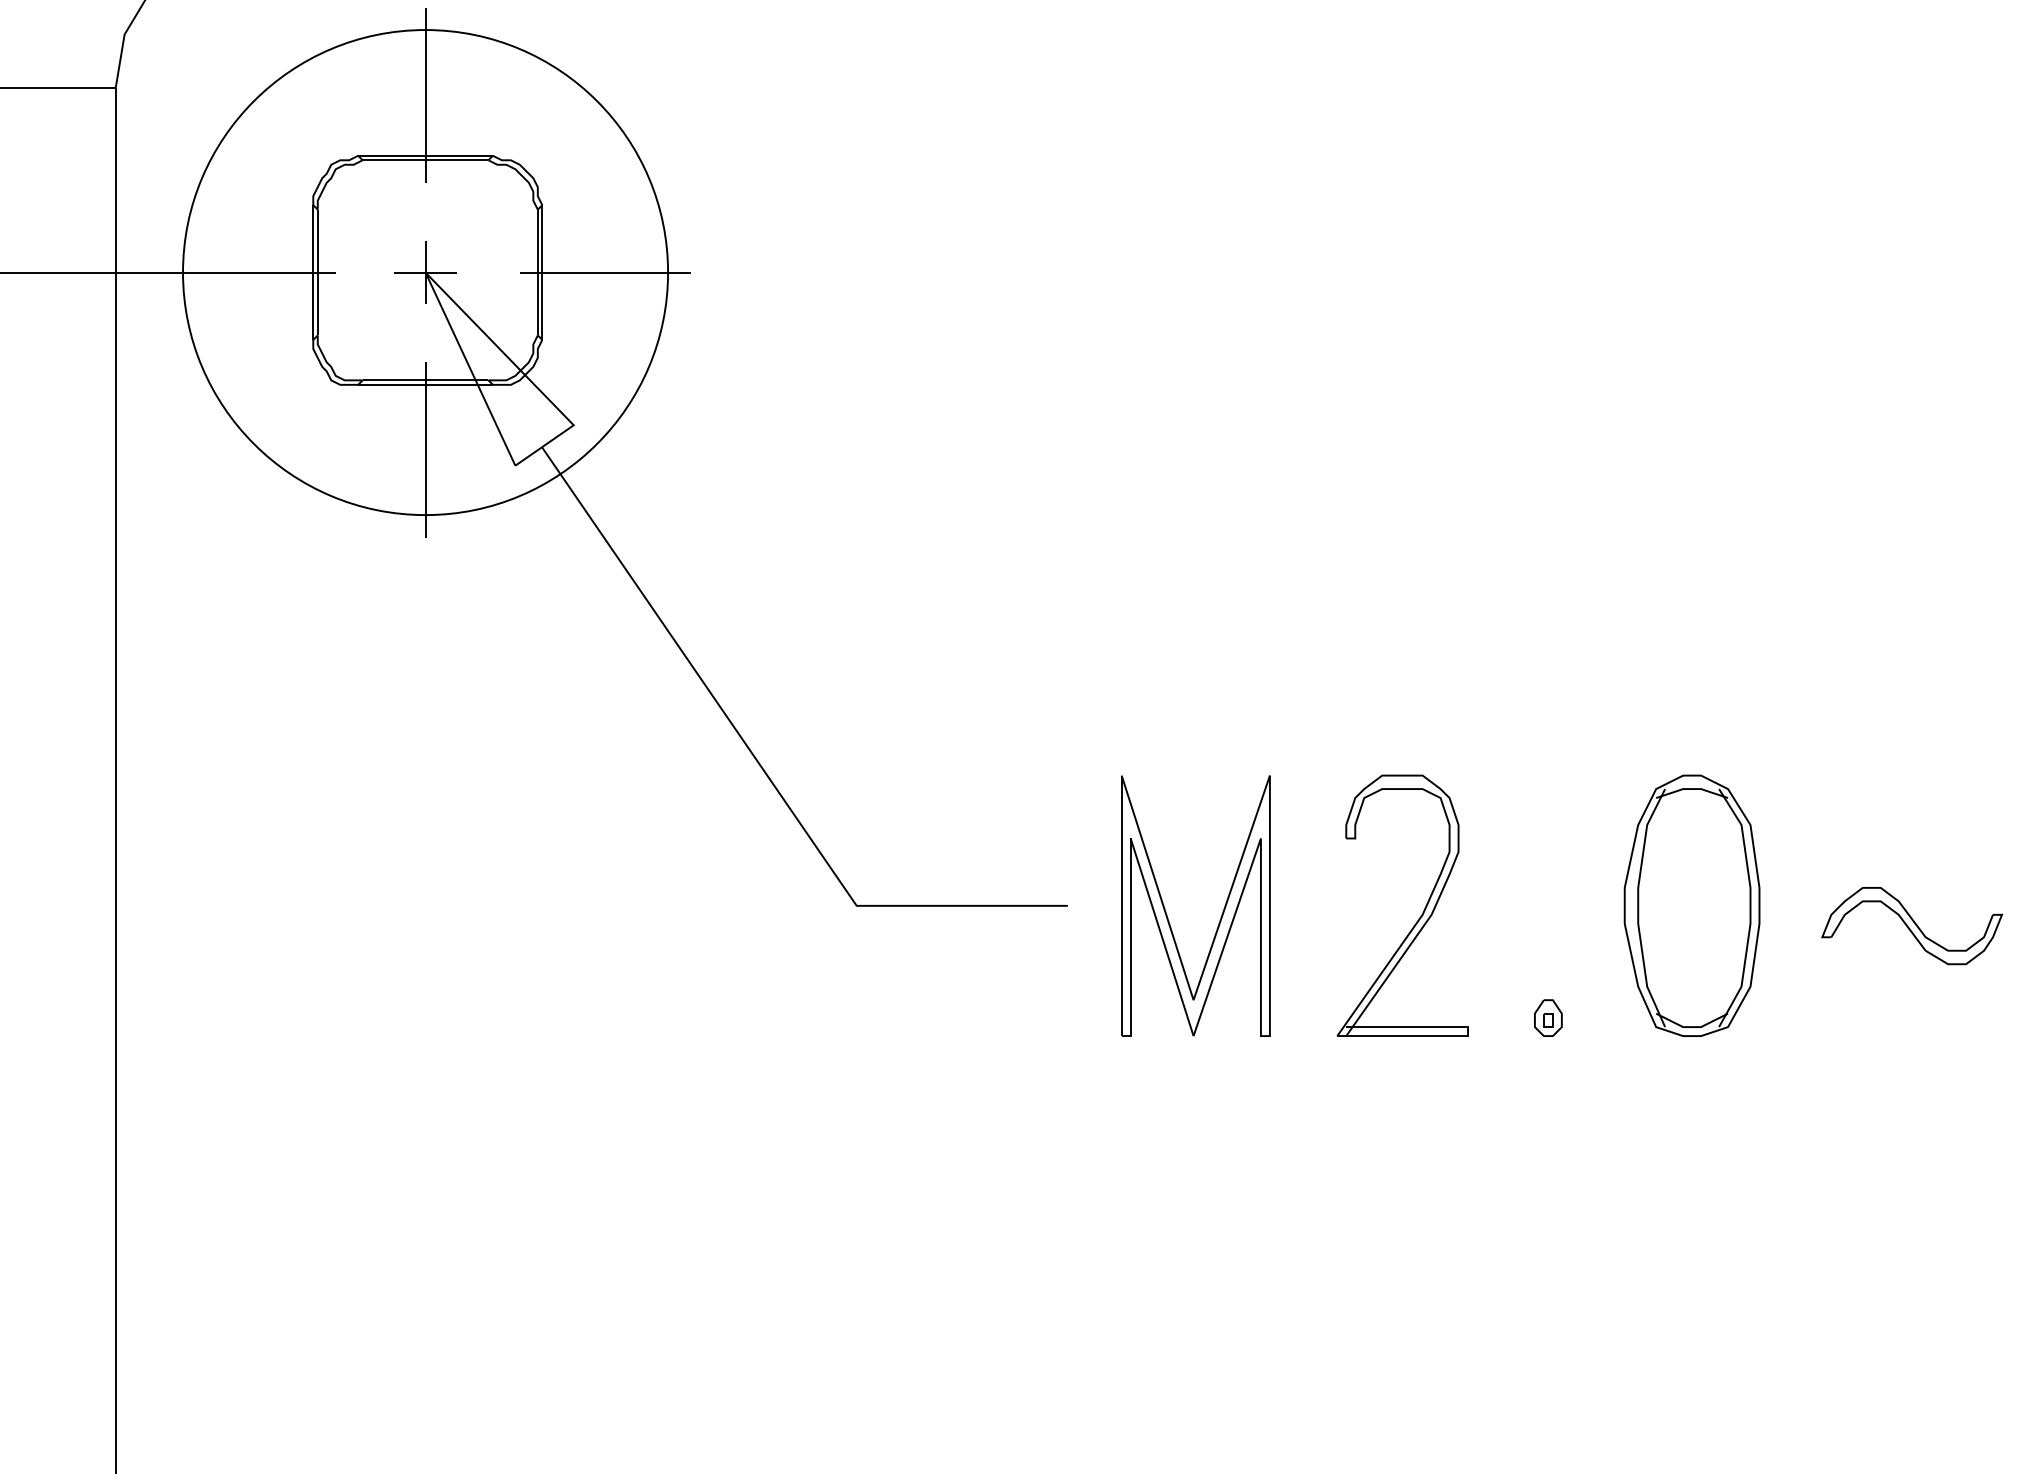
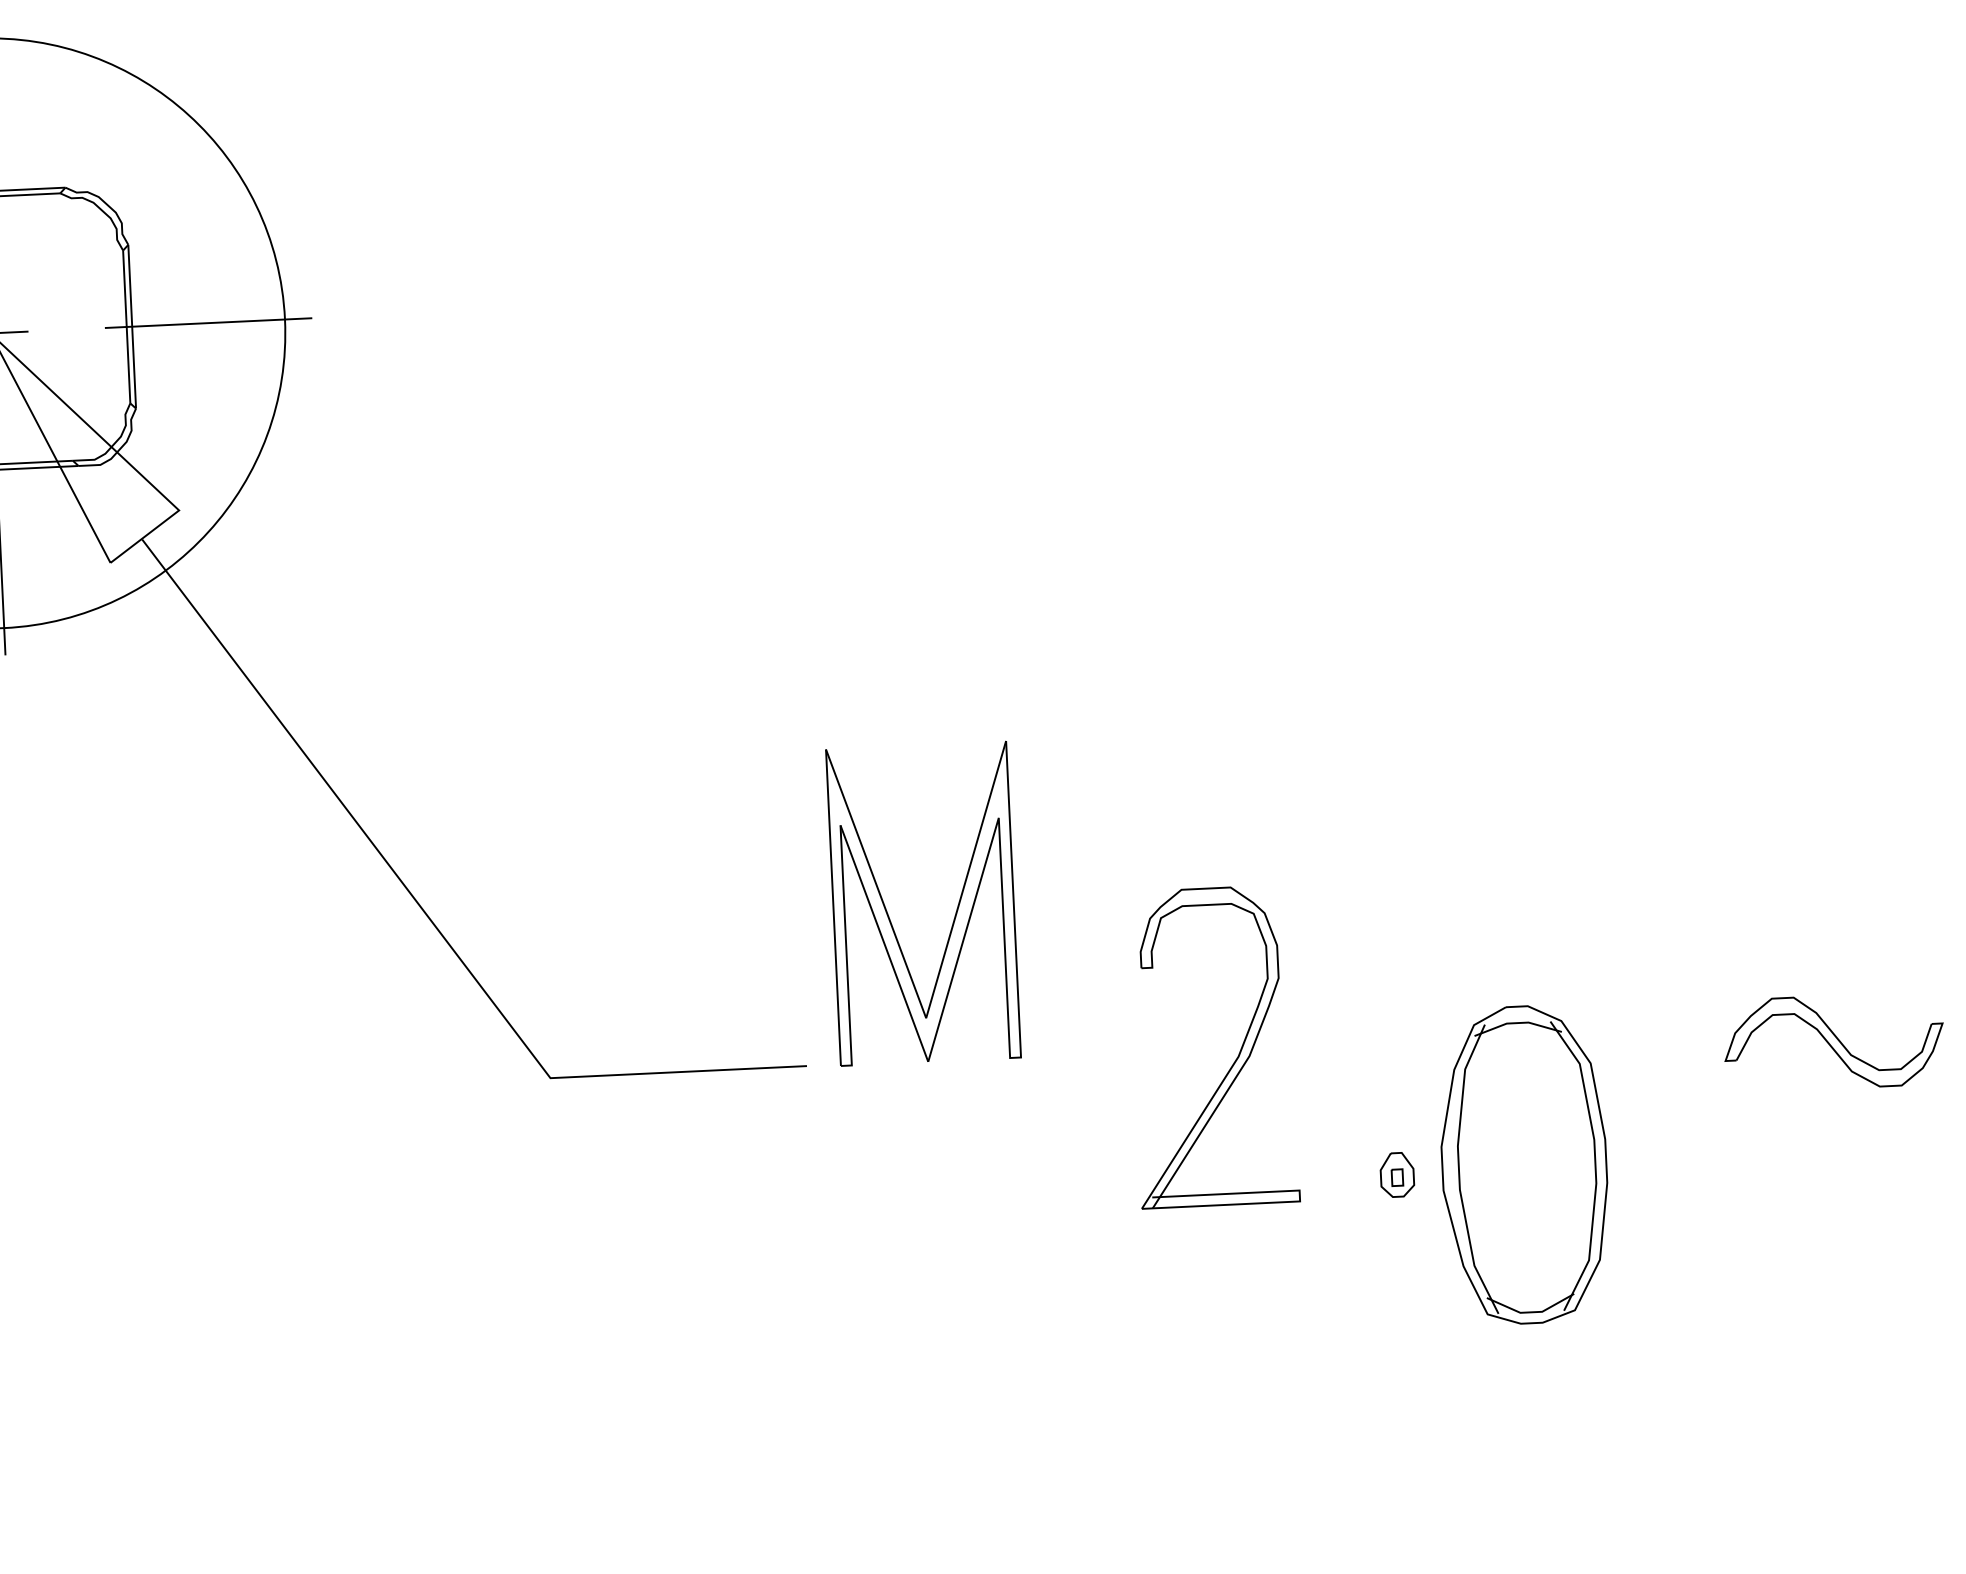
part: (1691, 905) -> (1523, 1164), moved
part: (1221, 914) -> (955, 912), moved

